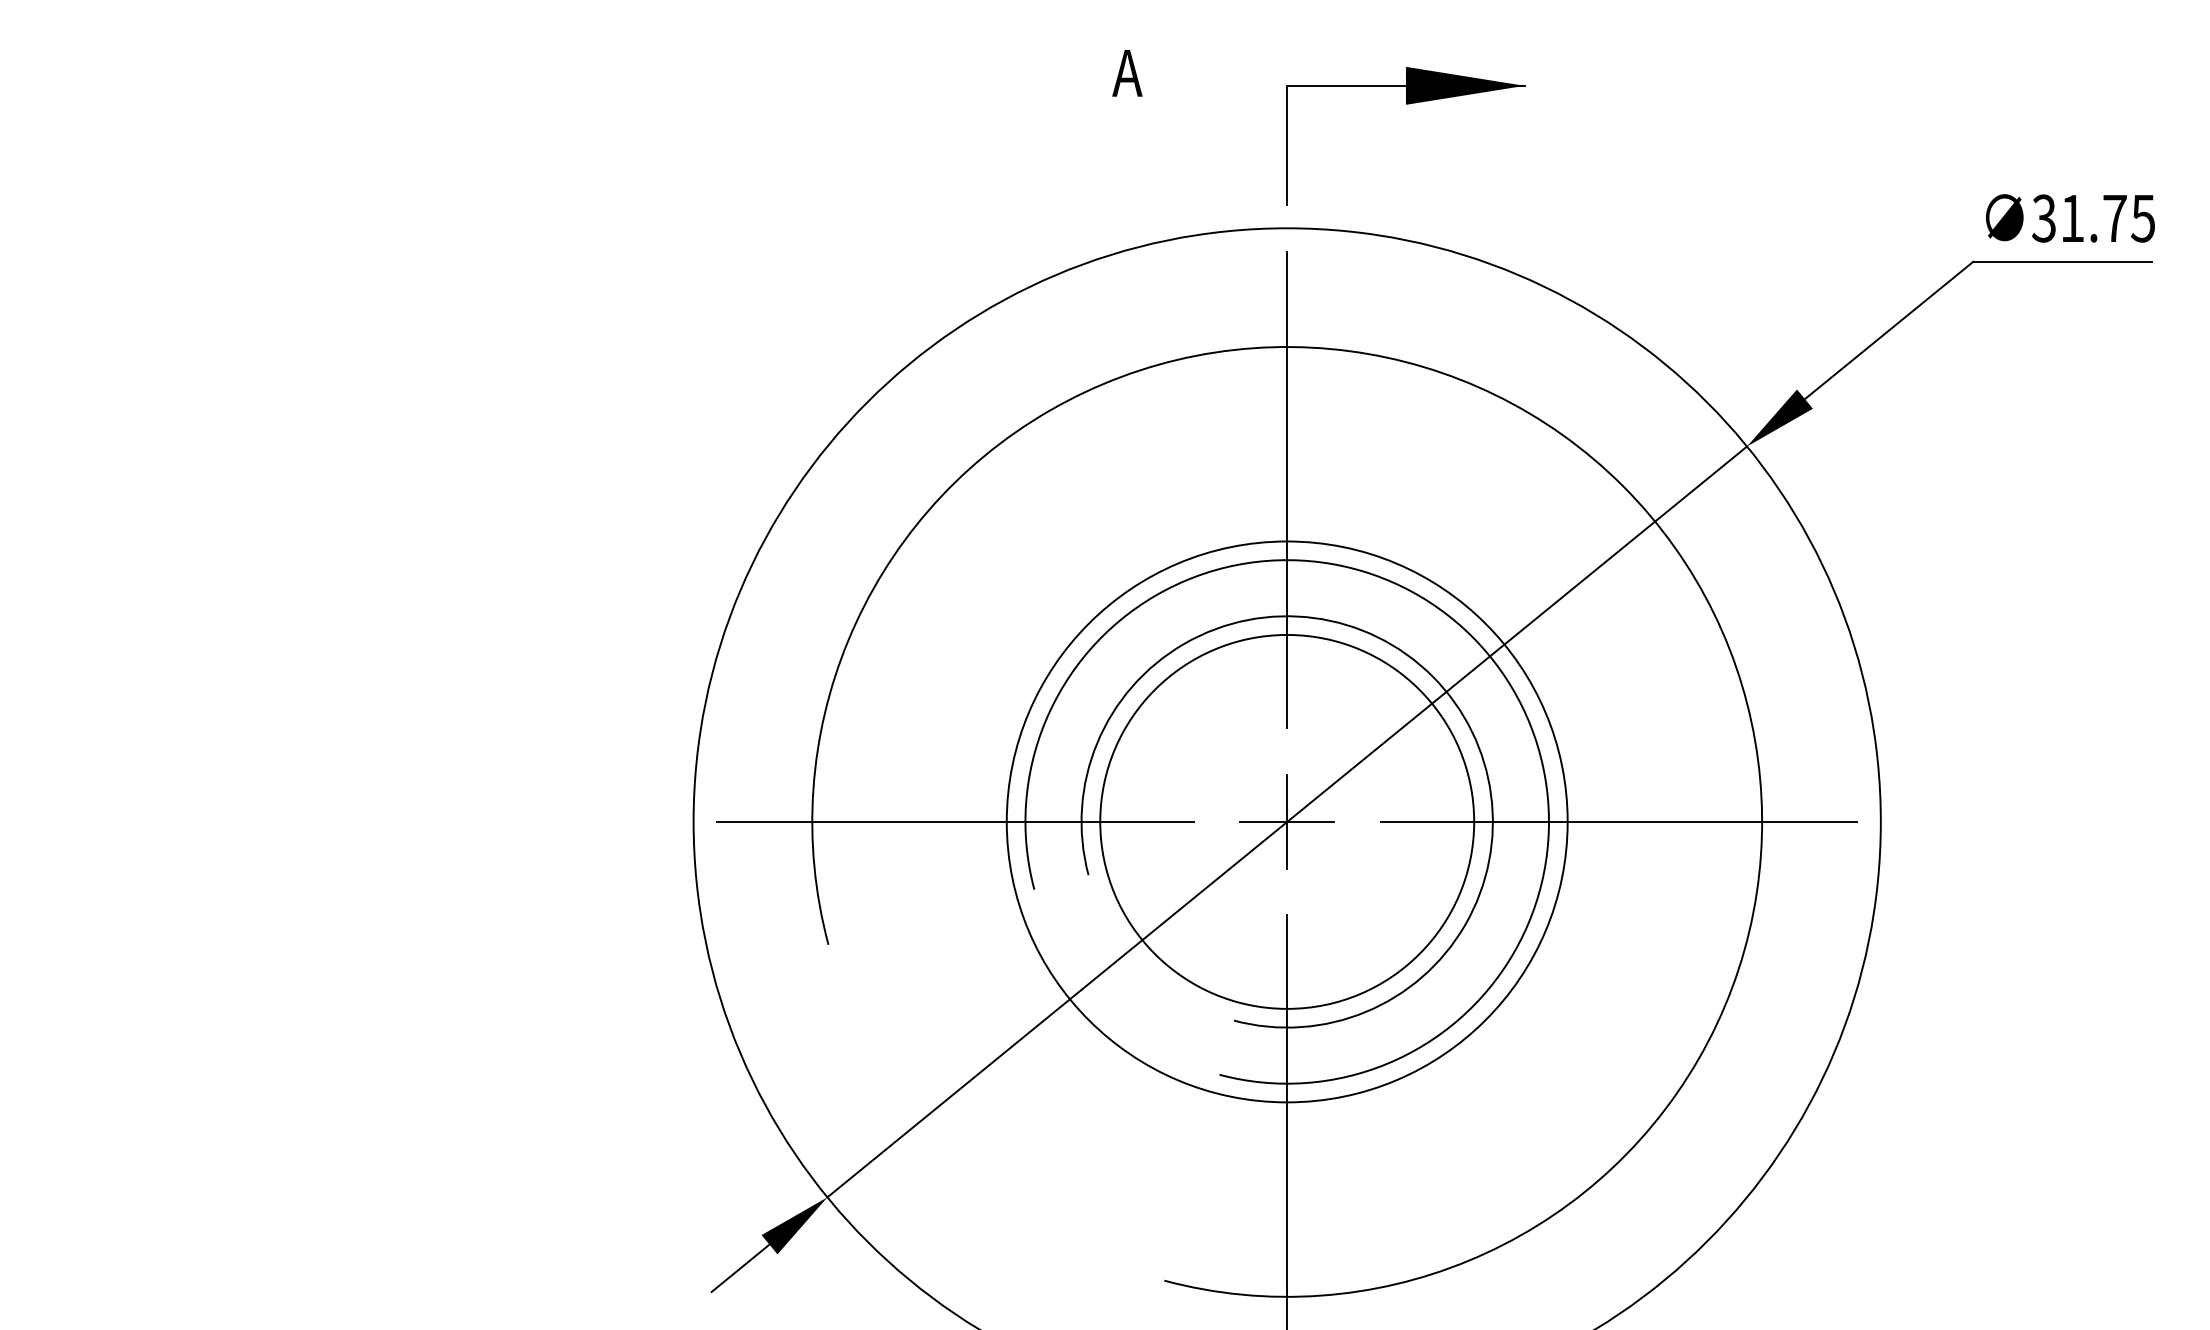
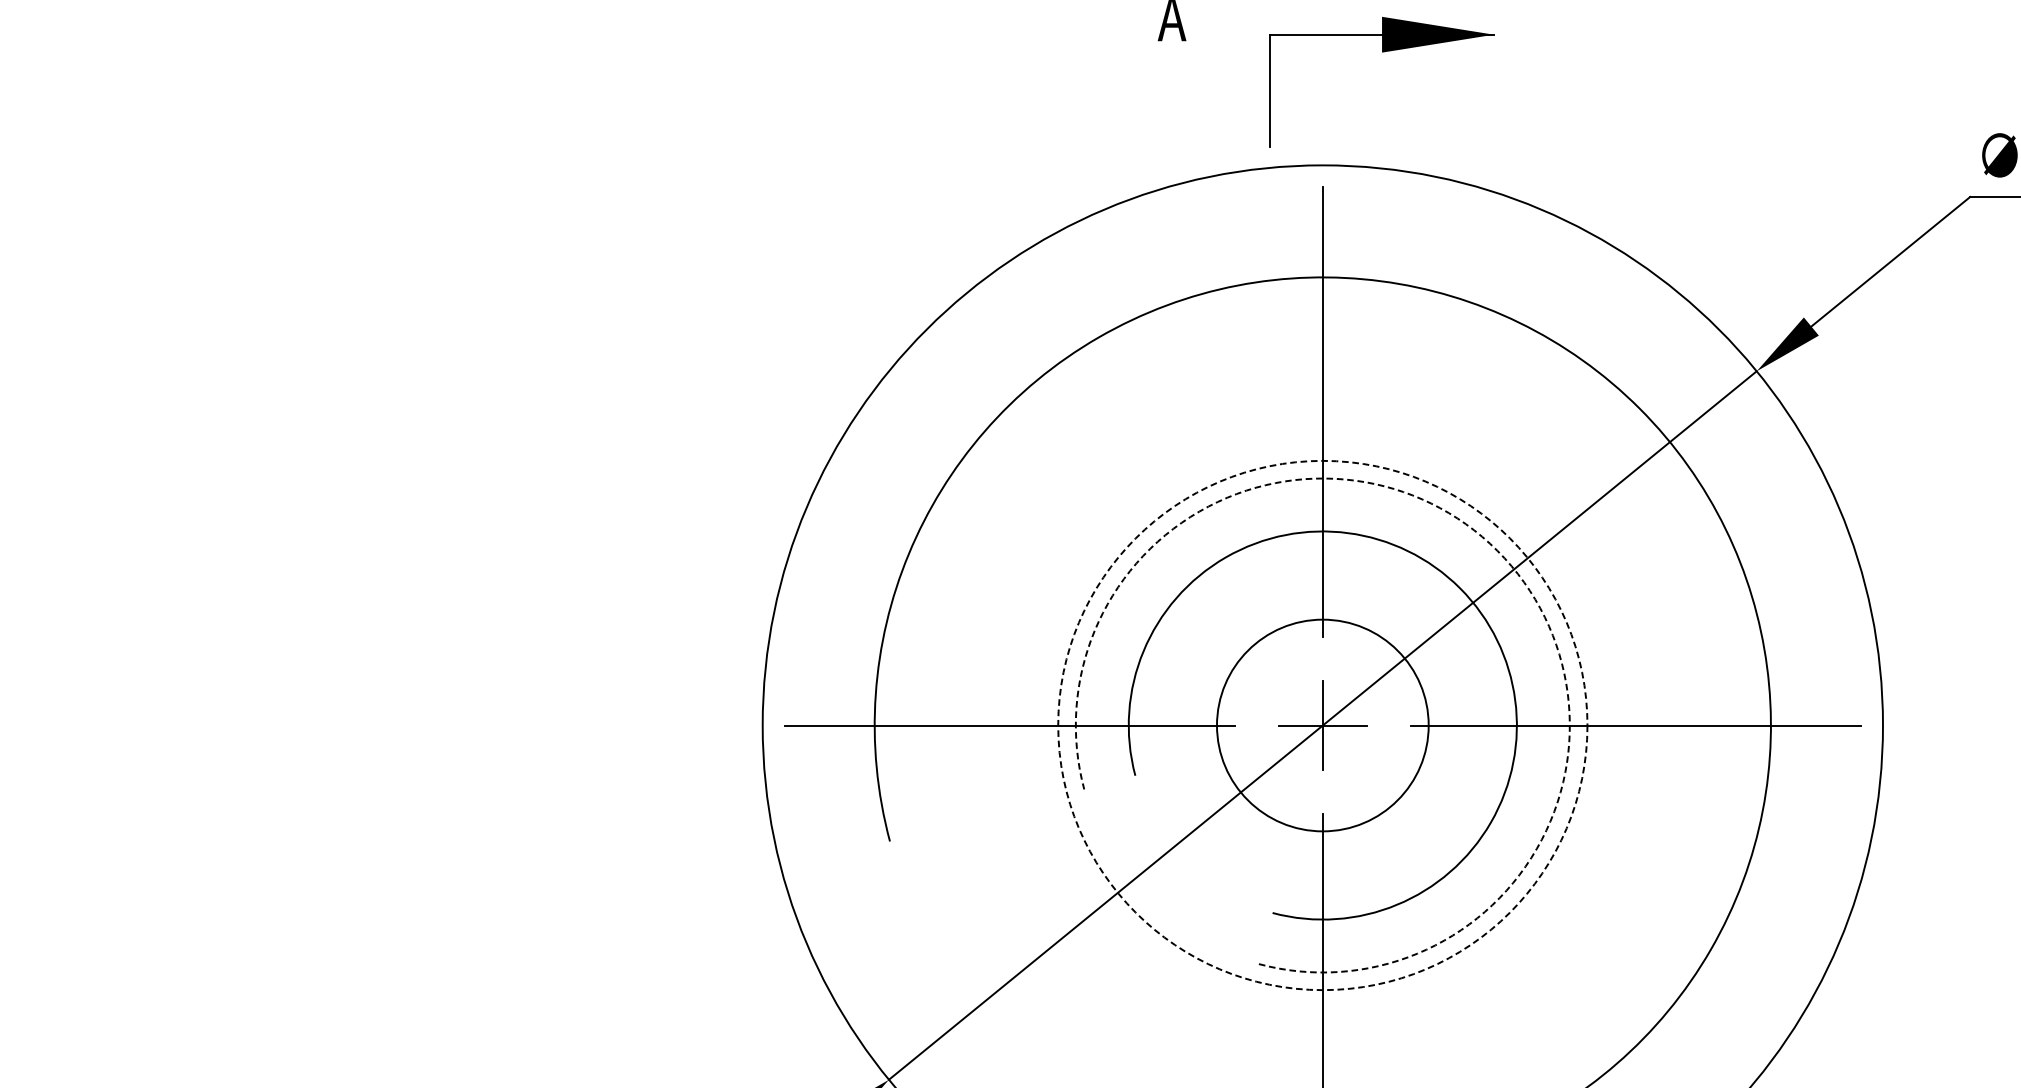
part: (1406, 104) -> (1382, 52), moved
arc: (1472, 636) -> (1497, 550), solid -> dashed
circle: (1286, 821) -> (1322, 725), solid -> dashed
circle: (1287, 821) -> (1323, 725), size x0.6

